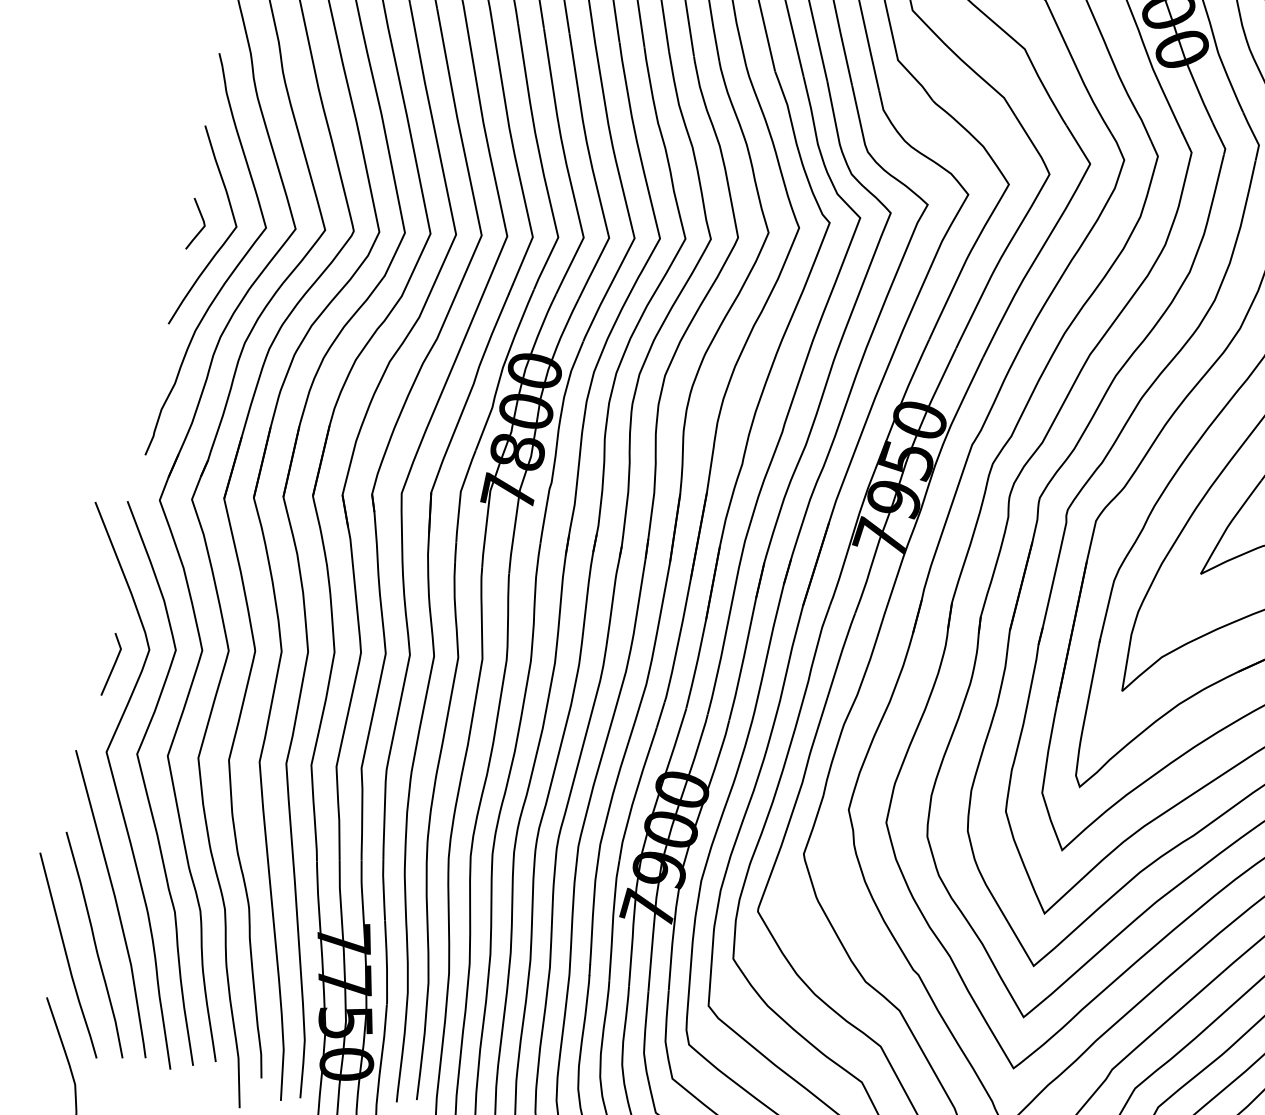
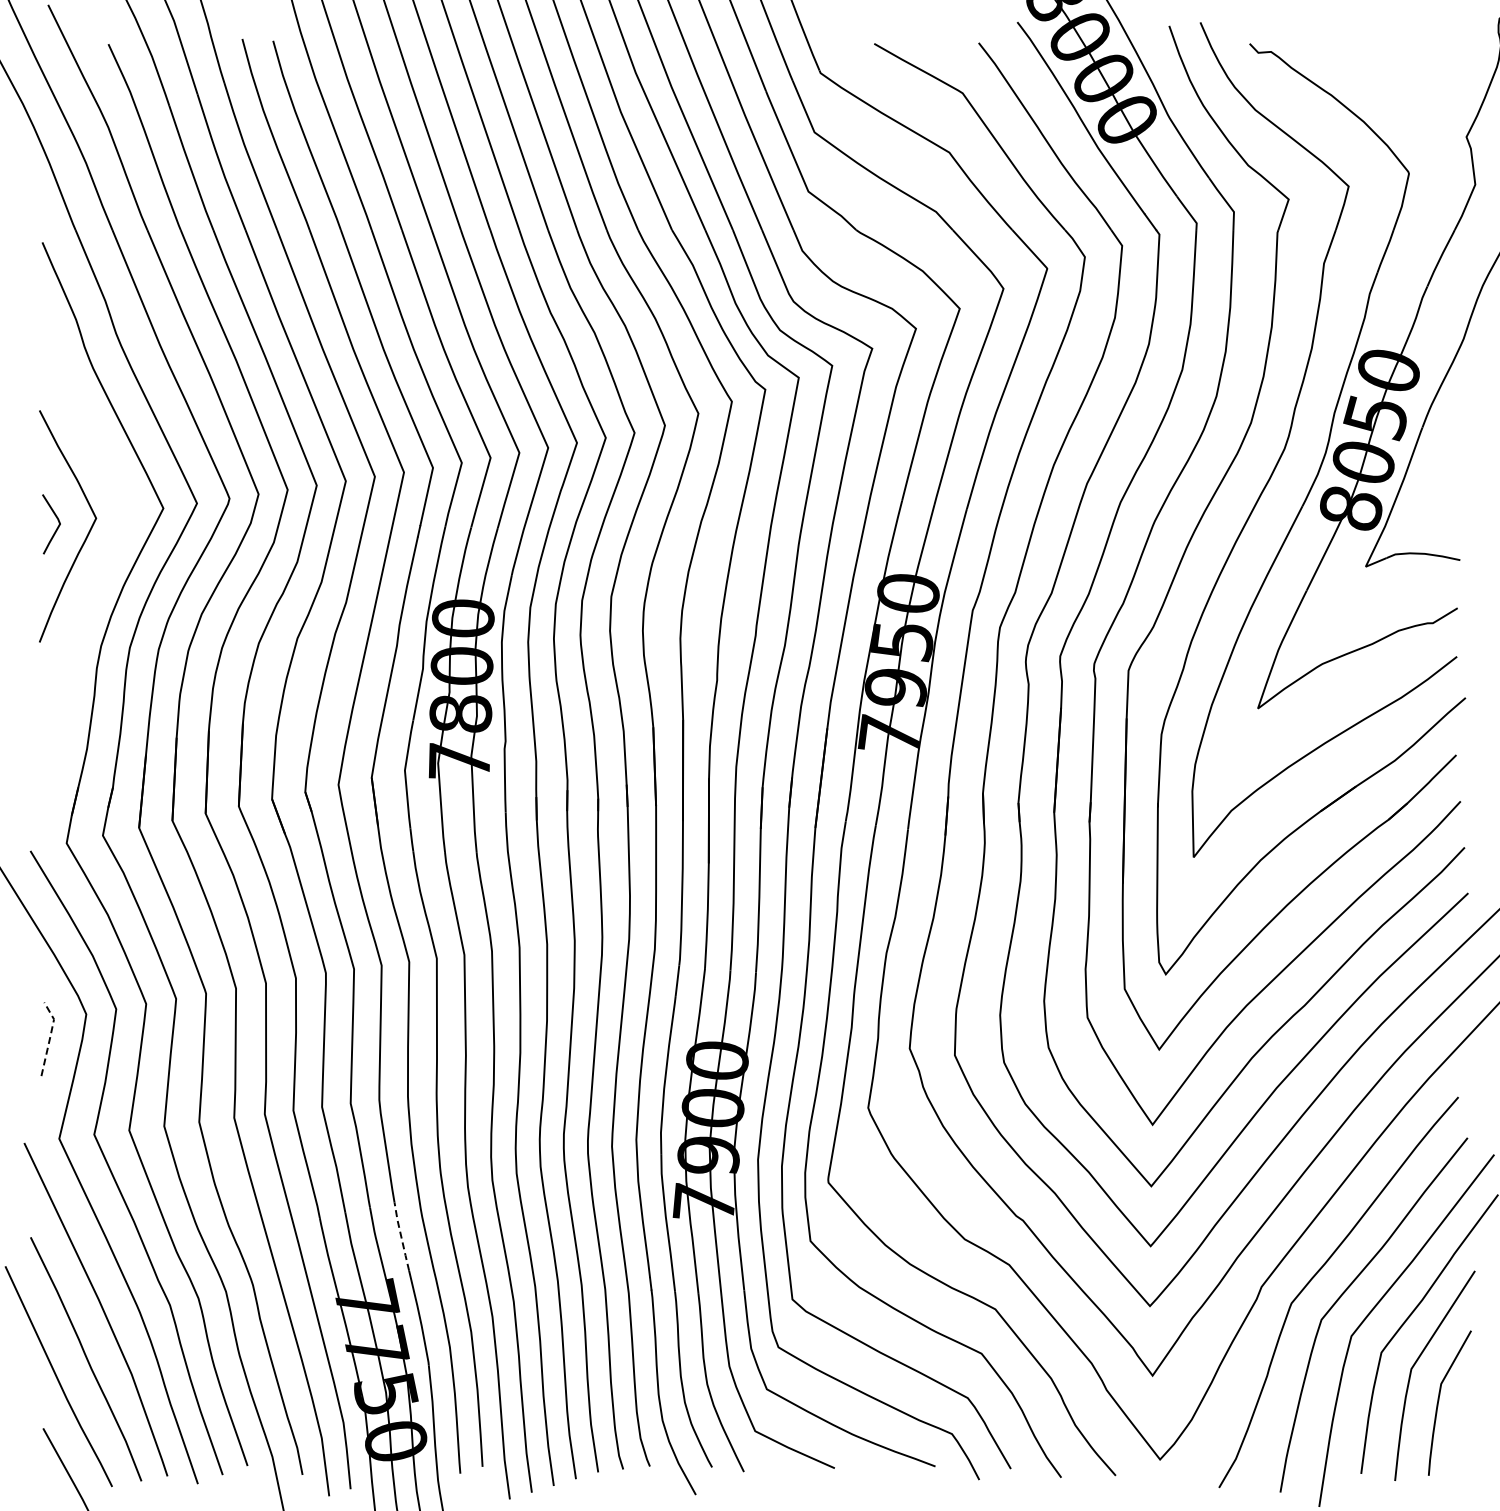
curve: (233, 269) -> (101, 567), removed
line: (115, 663) -> (50, 1036), solid -> dashed
line: (383, 890) -> (401, 1236), solid -> dashed

